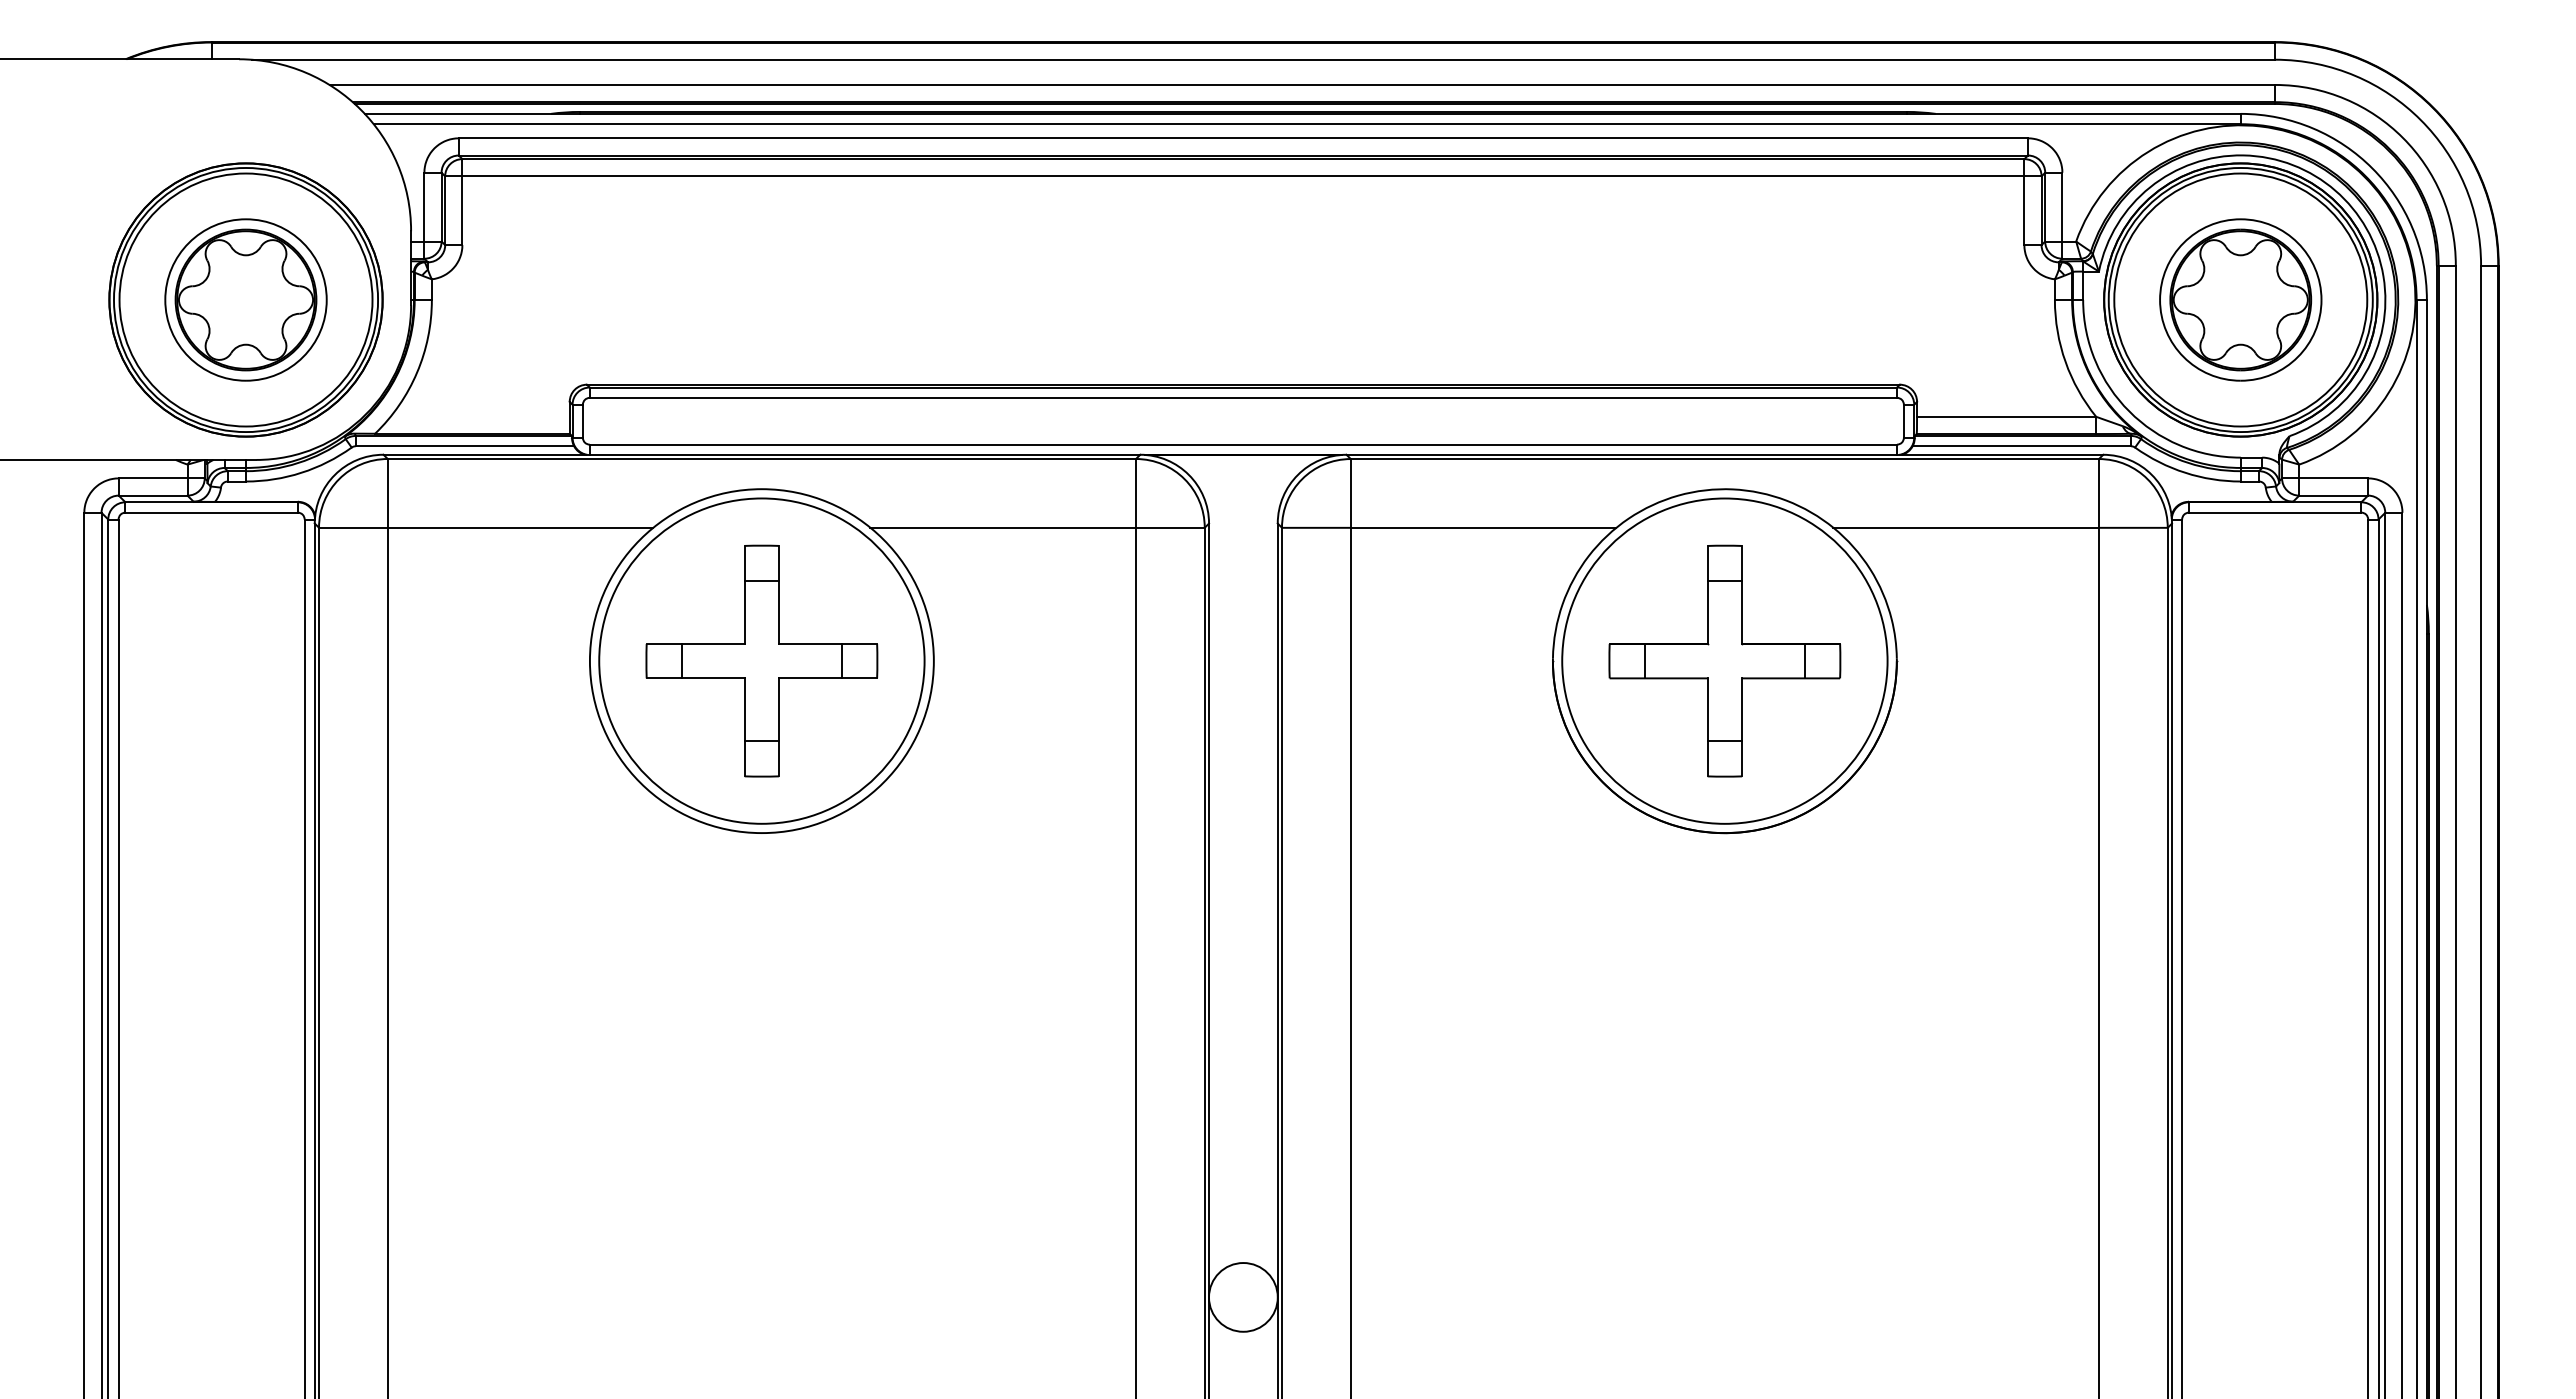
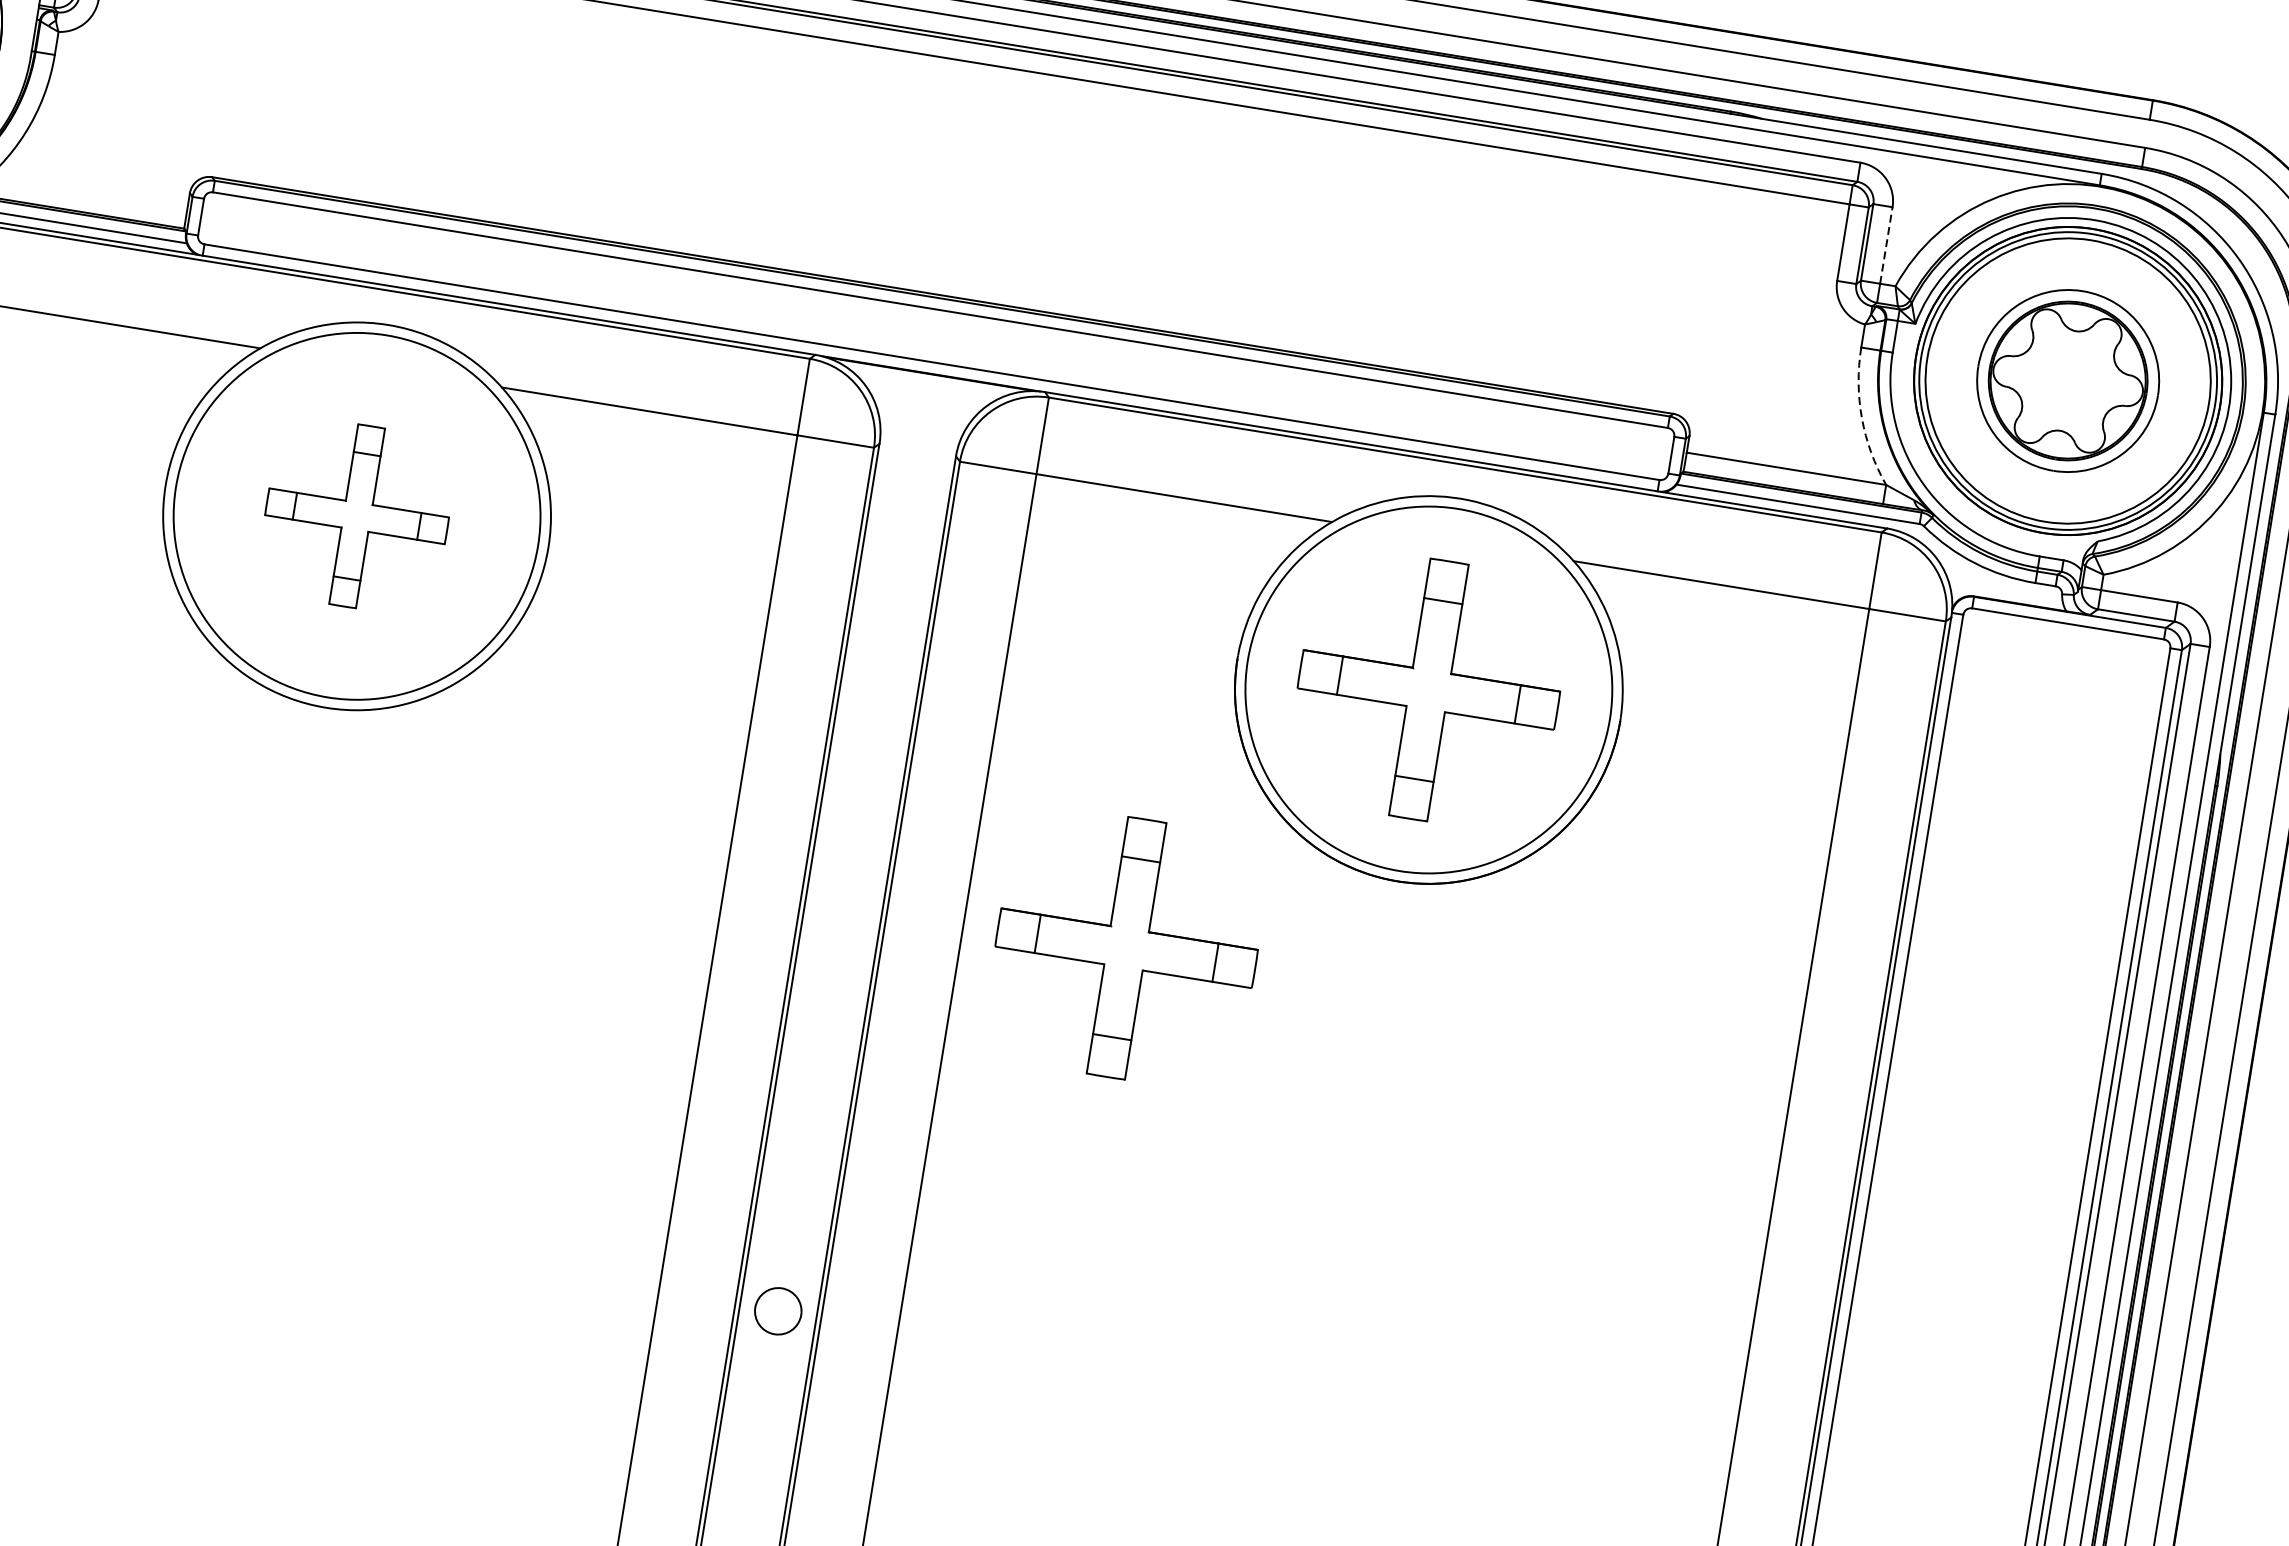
line: (2062, 206) -> (1886, 244), solid -> dashed
arc: (2065, 361) -> (1861, 417), solid -> dashed
part: (761, 660) -> (356, 515), size x0.7
part: (1496, 929) -> (1126, 947), added
circle: (1243, 1297) -> (778, 1311), size x0.6

